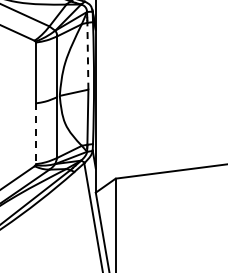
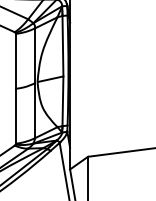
line: (87, 55) -> (62, 45), dashed -> solid
line: (36, 134) -> (16, 116), dashed -> solid

